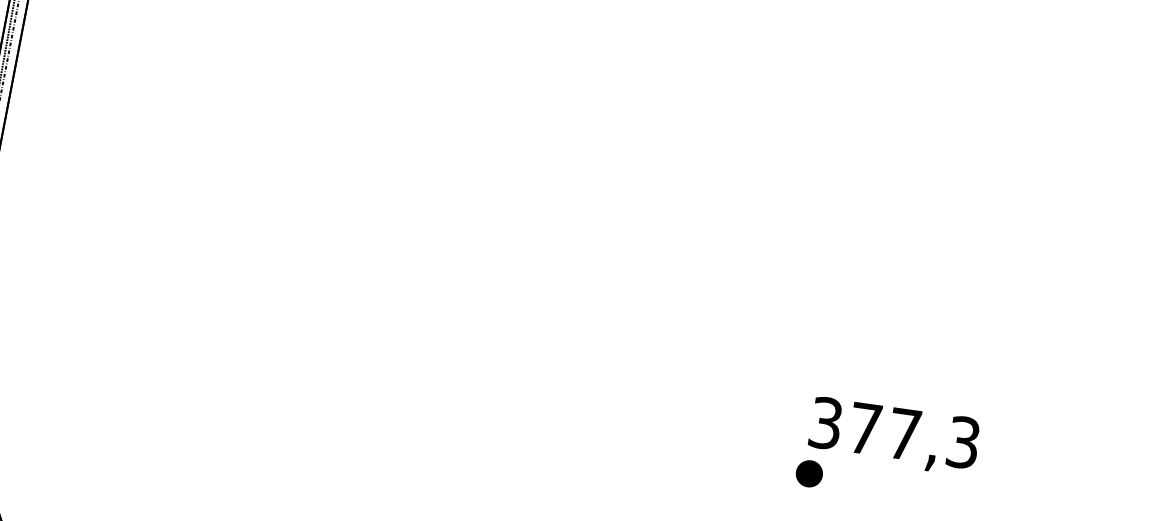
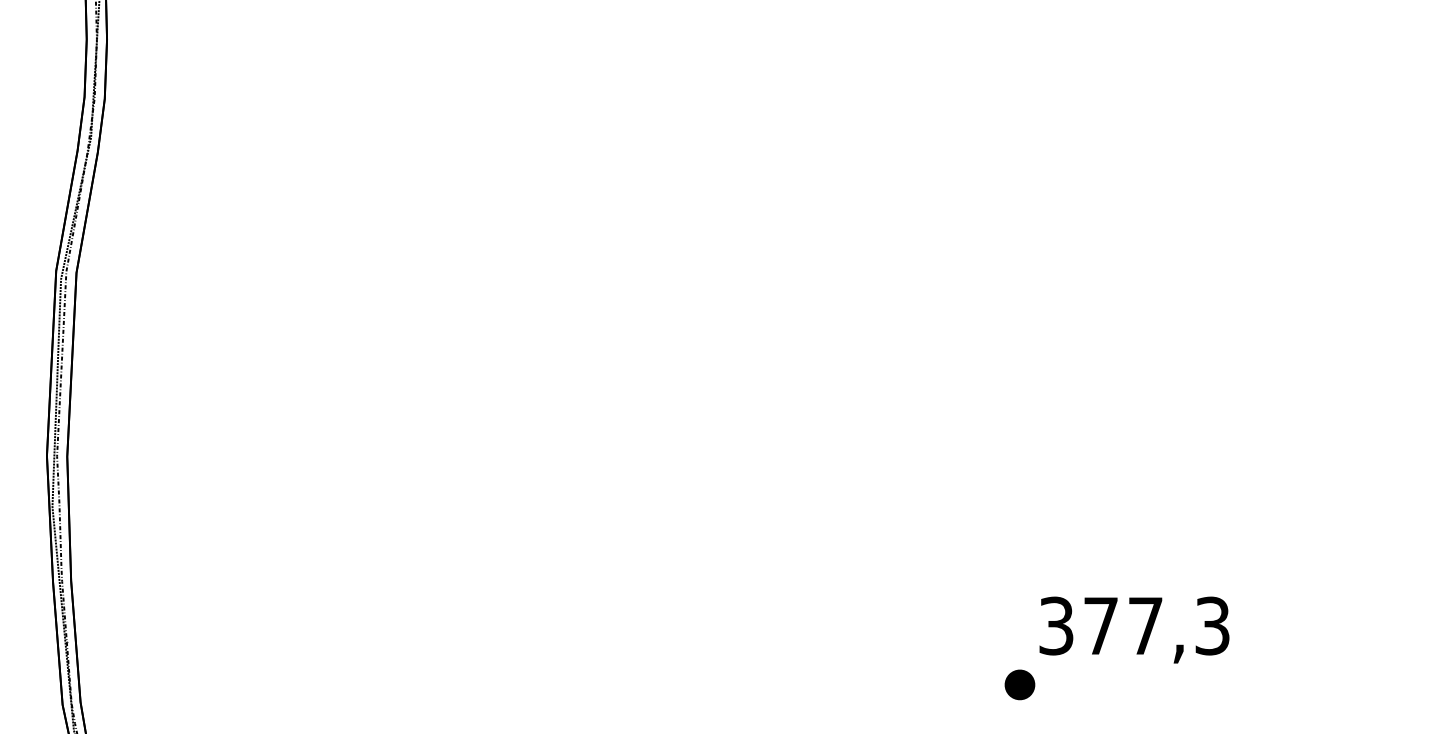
text: (894, 435) -> (1134, 629), moved

